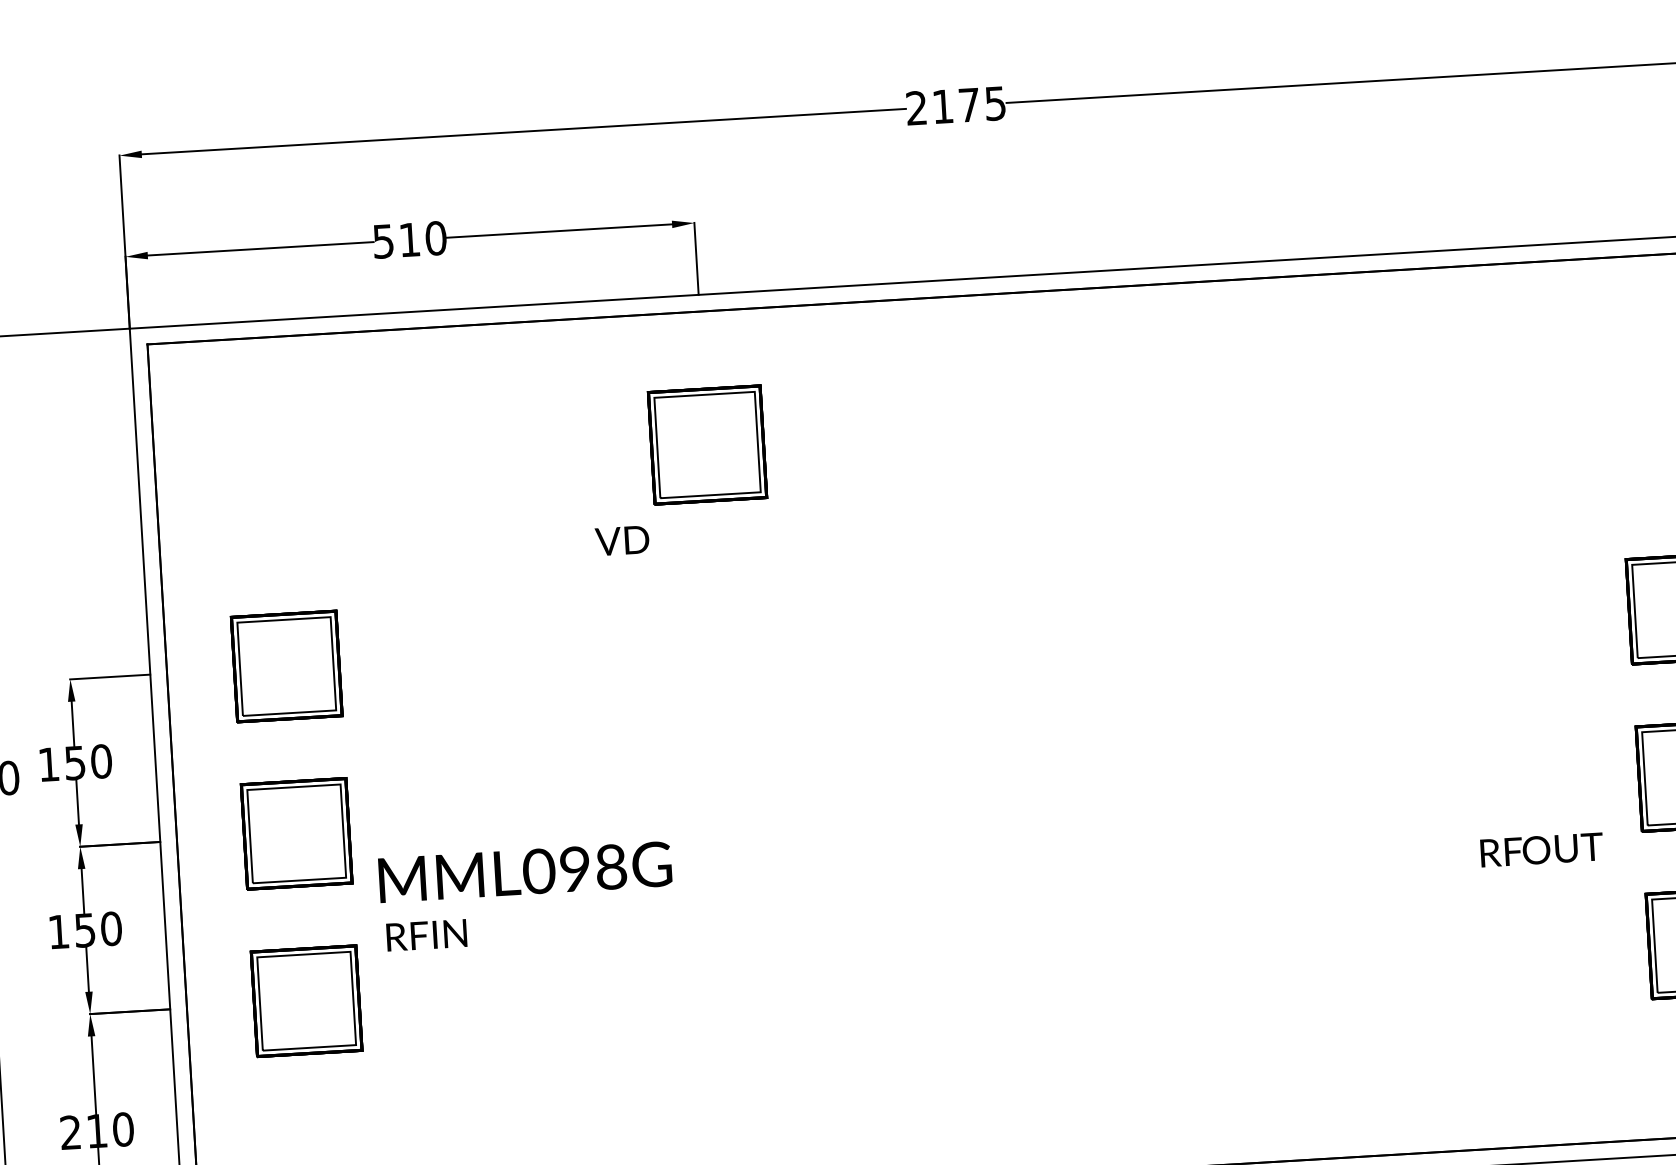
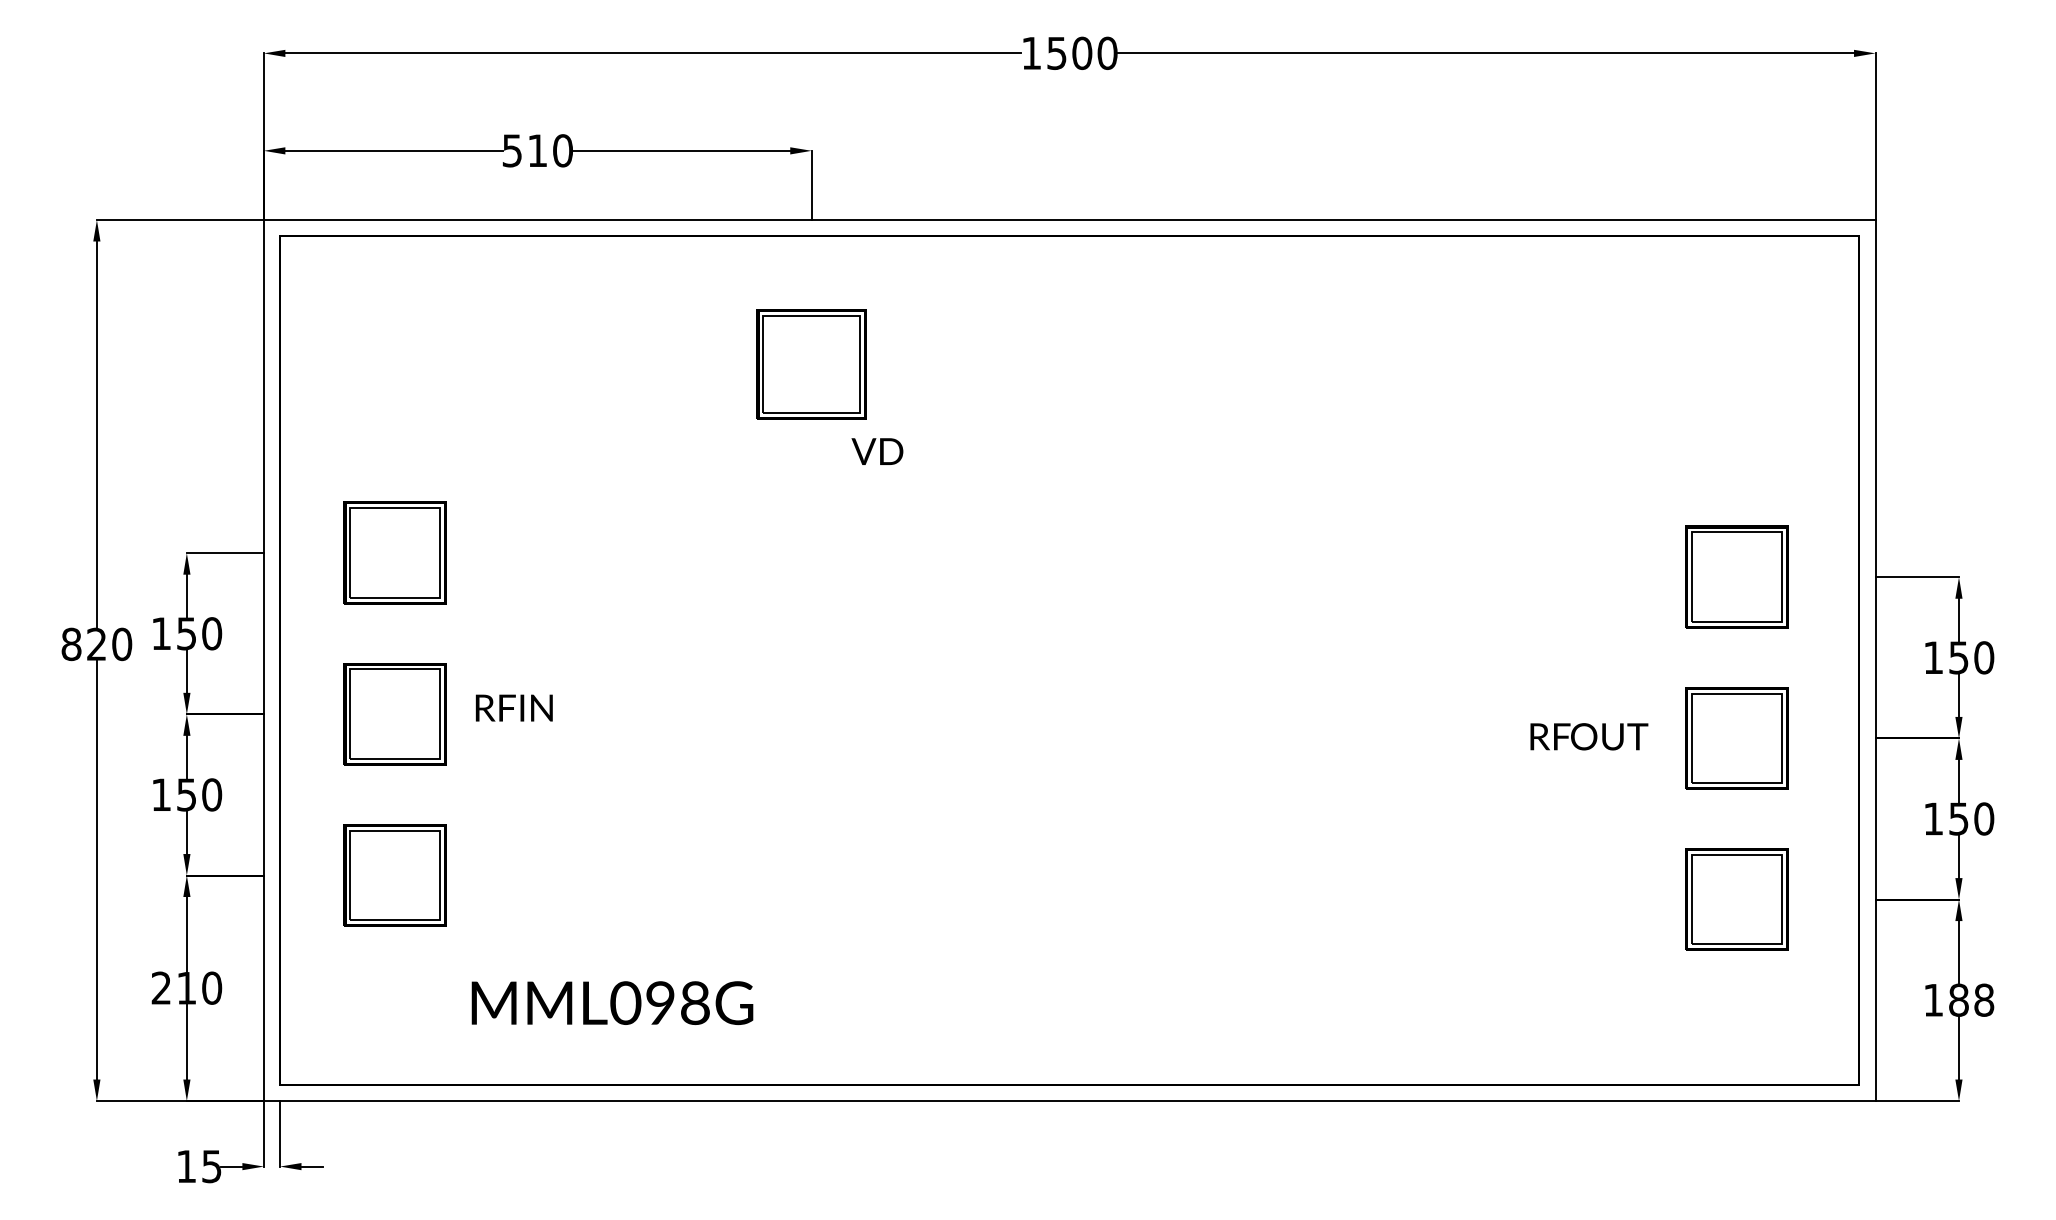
text: (955, 105) -> (1069, 52), 2175 -> 1500
text: (622, 540) -> (877, 451), moved
text: (1542, 849) -> (1589, 736), moved
text: (525, 871) -> (612, 1002), moved
text: (425, 934) -> (513, 707), moved

